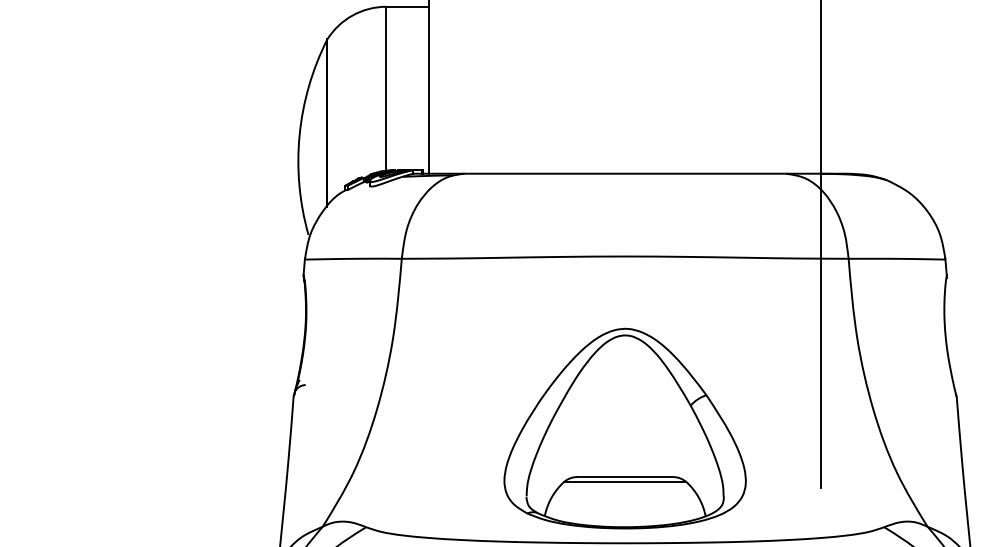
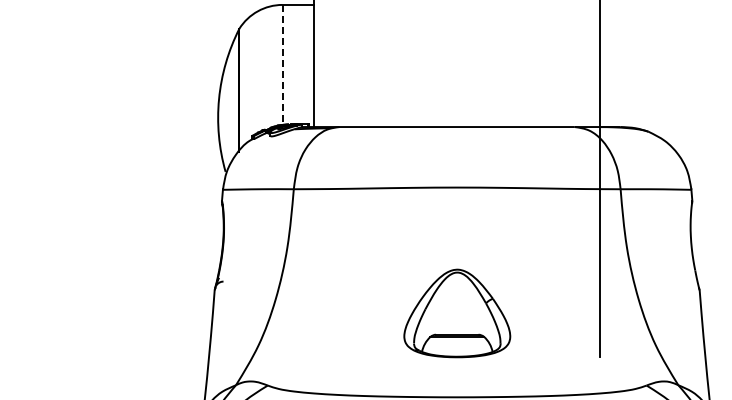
line: (386, 89) -> (282, 65), solid -> dashed
part: (625, 428) -> (457, 313), size x0.6

